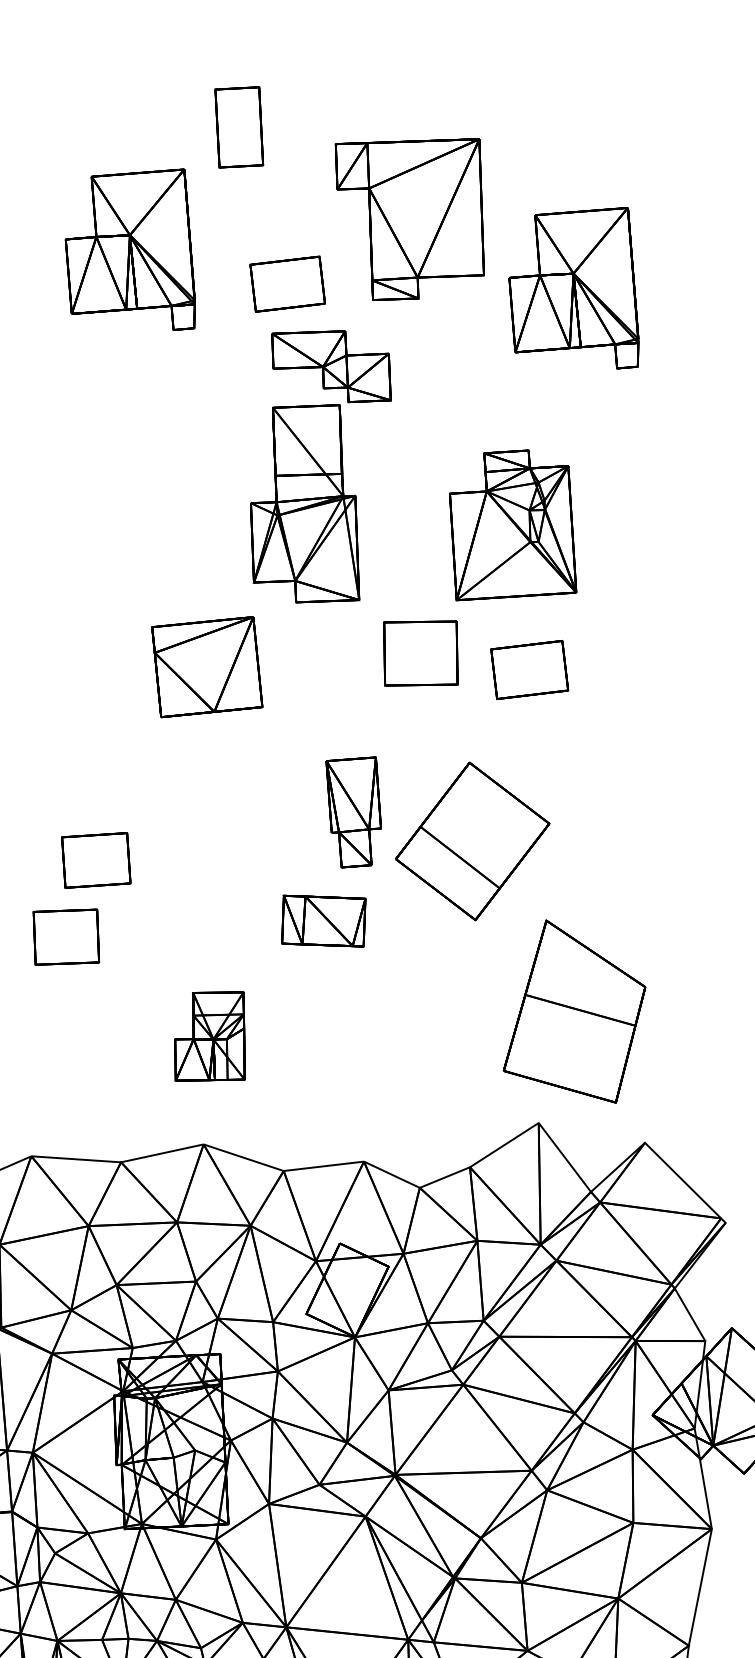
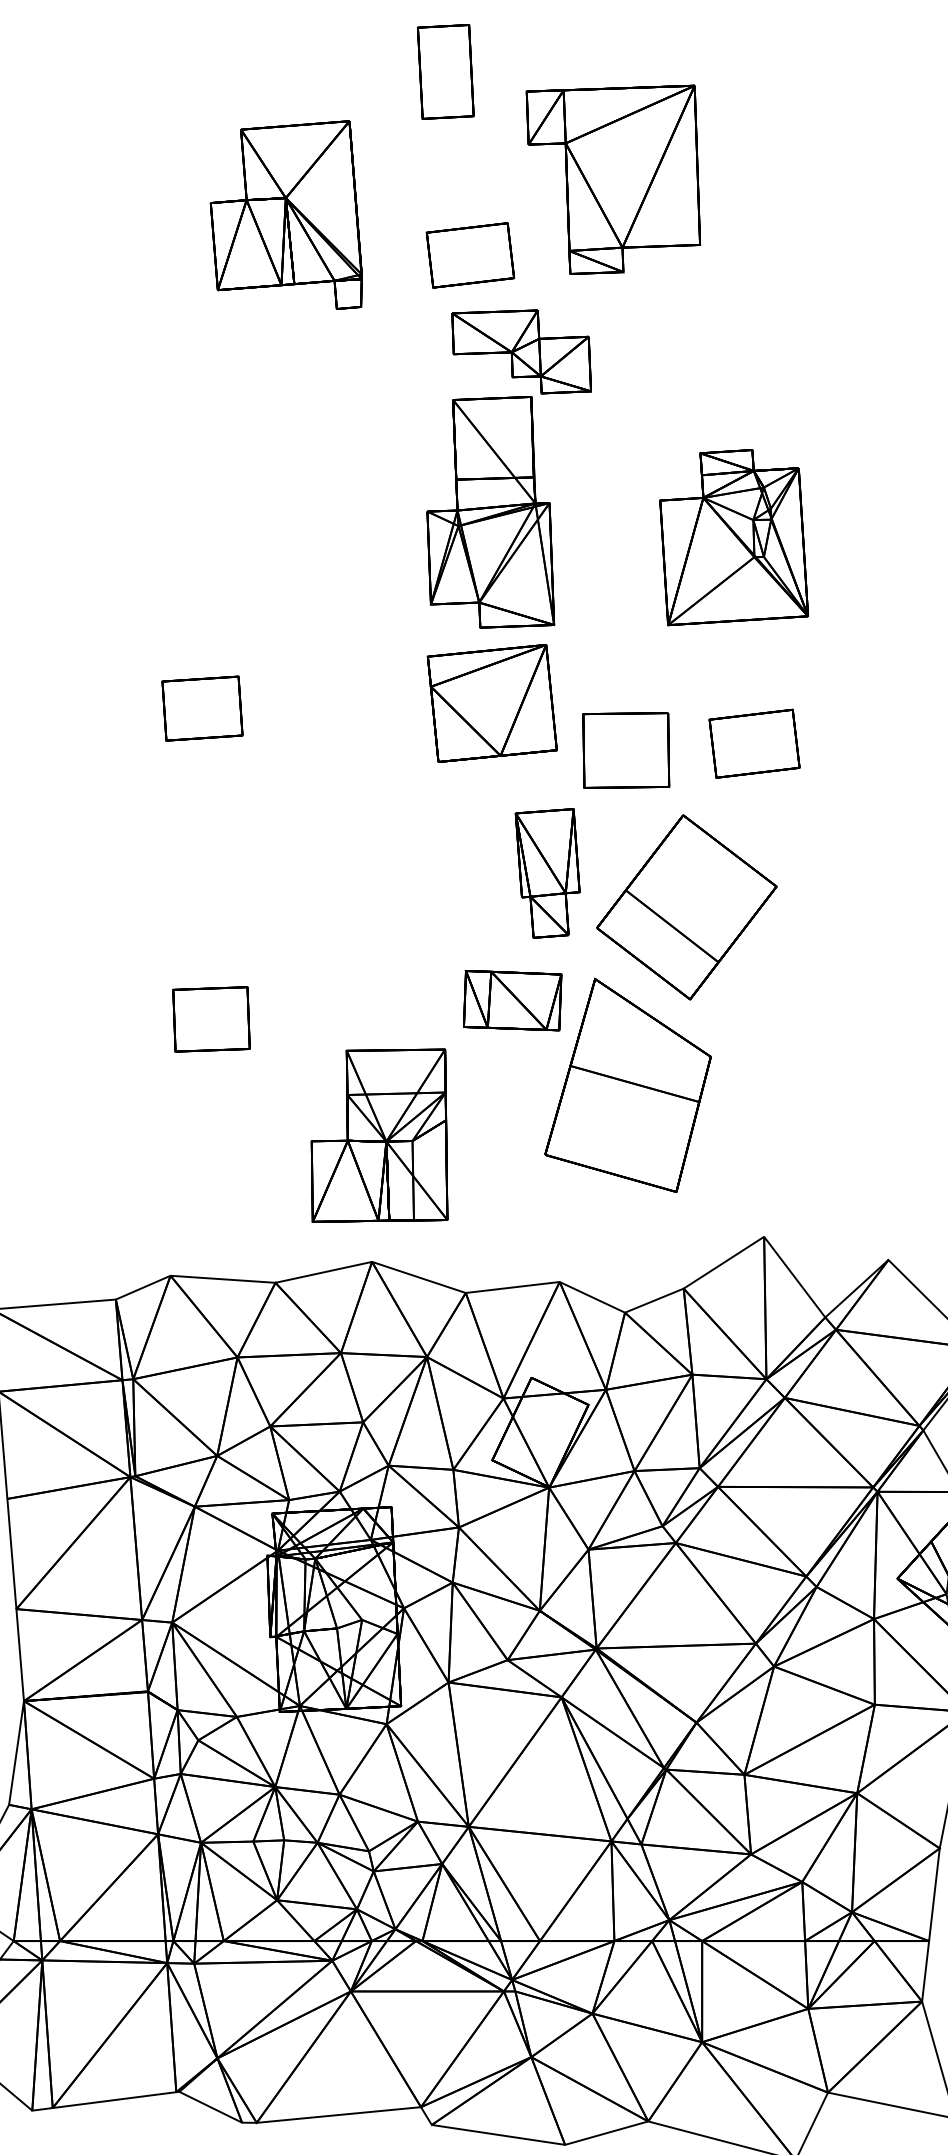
part: (239, 127) -> (445, 71), moved
part: (573, 287) -> (804, 259), removed
part: (421, 653) -> (626, 750), moved
part: (206, 667) -> (491, 703), moved
part: (529, 669) -> (754, 743), moved
part: (96, 860) -> (202, 708), moved
part: (574, 1010) -> (627, 1084), moved
part: (209, 1036) -> (379, 1135), size x1.67

